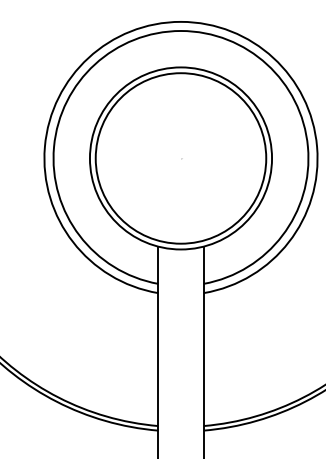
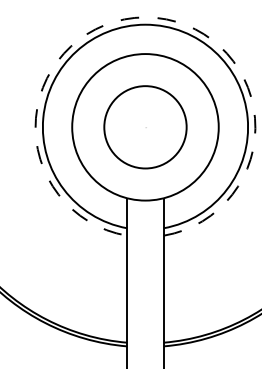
arc: (181, 21) -> (145, 17), solid -> dashed
circle: (180, 158) -> (145, 127), size x0.6

